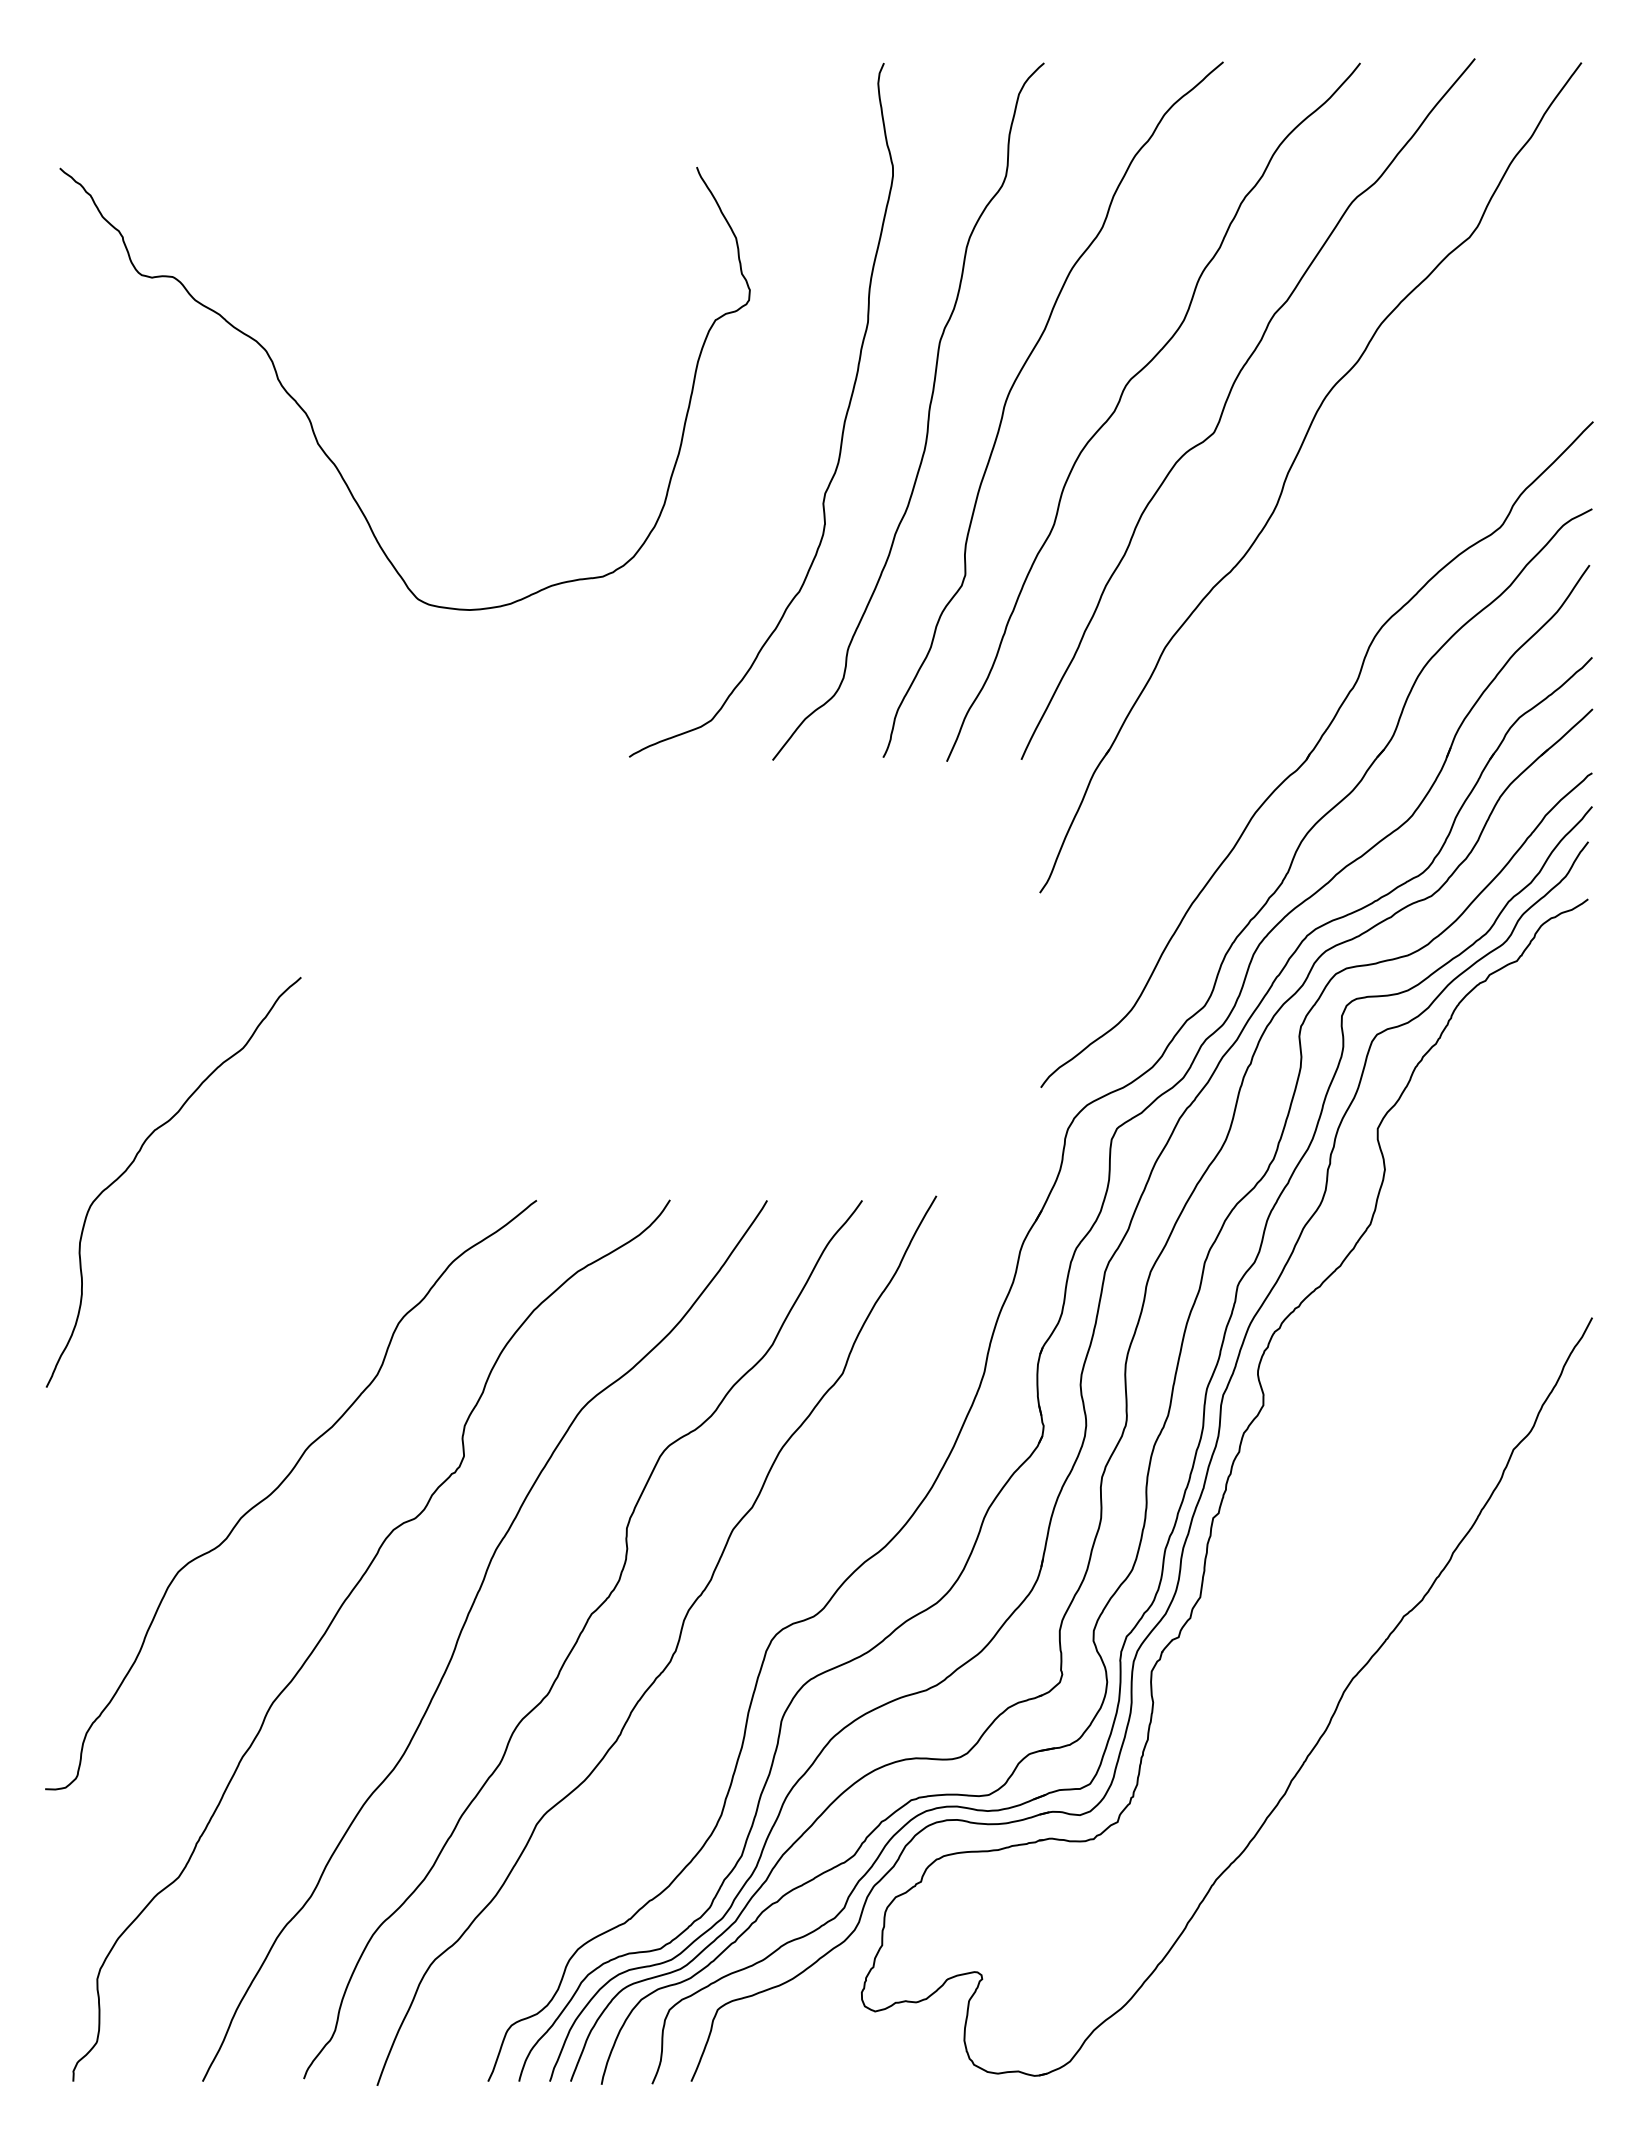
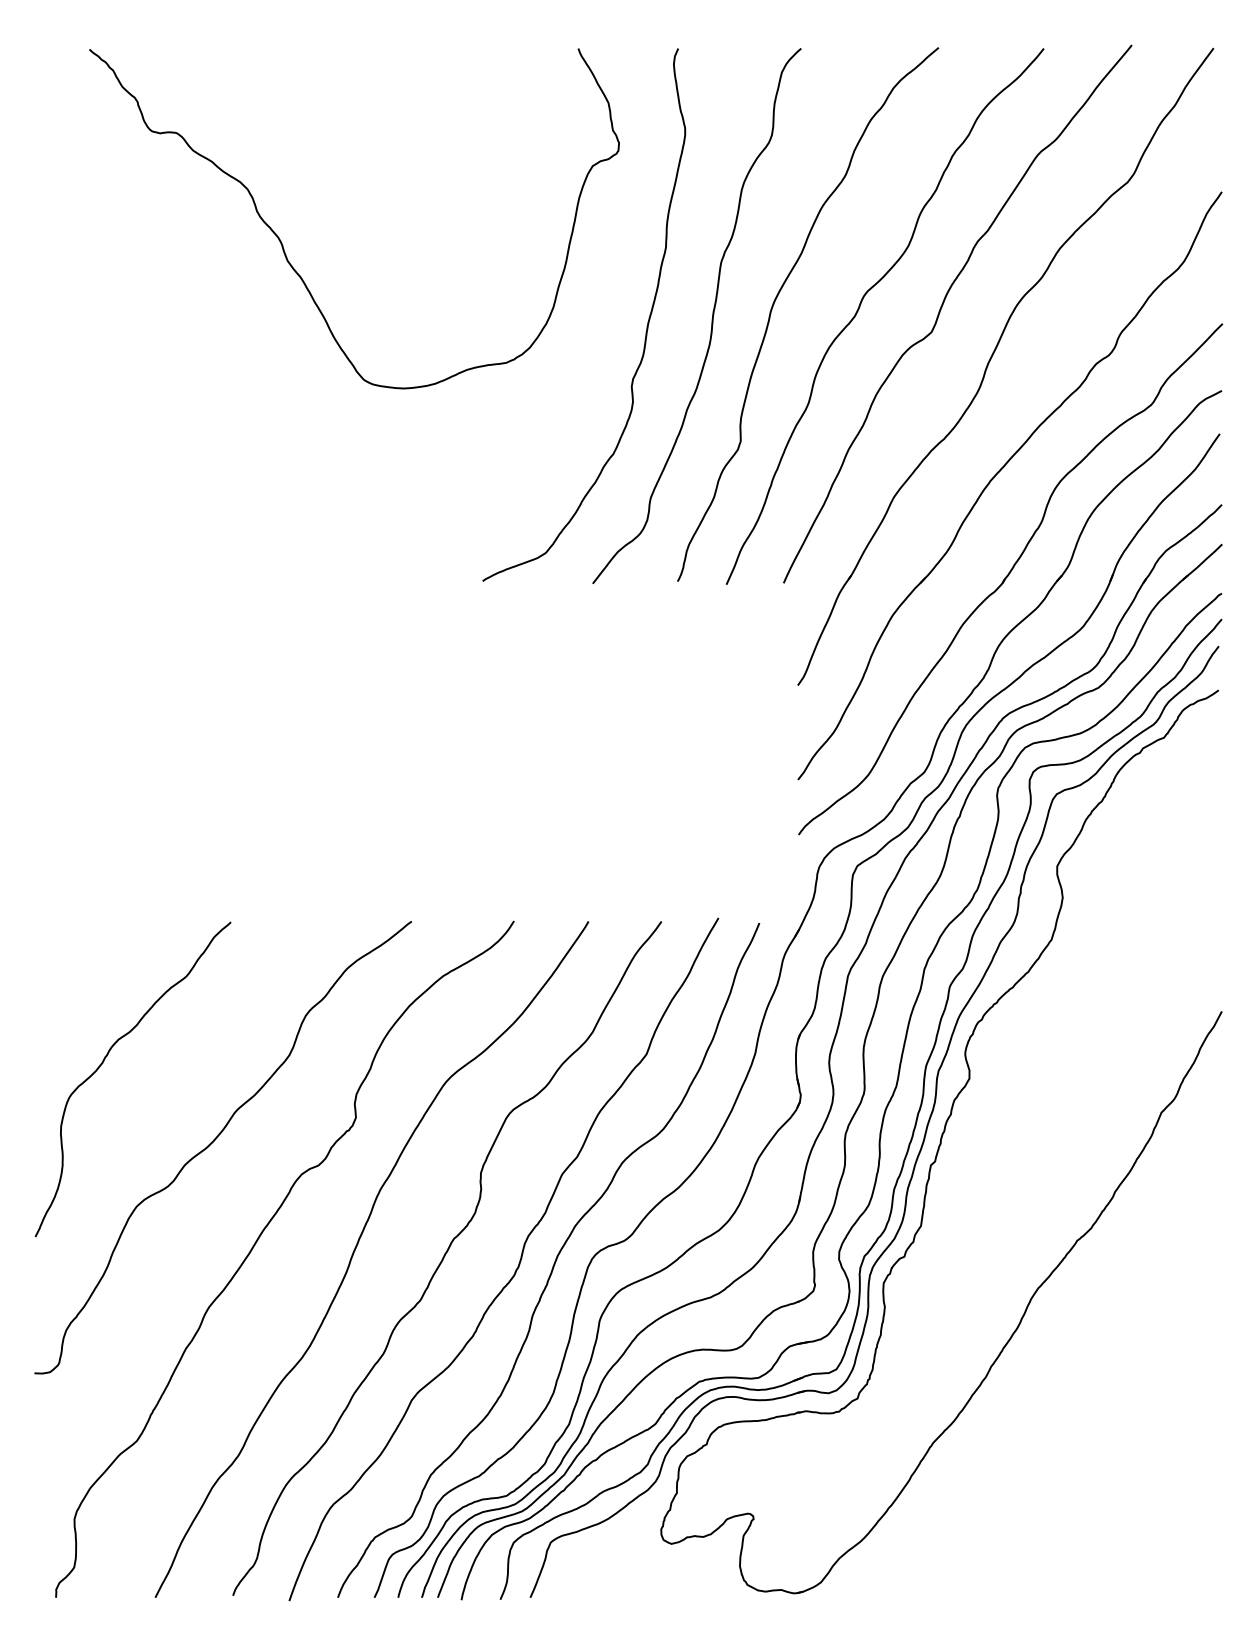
curve: (311, 421) -> (282, 243), moved
part: (1300, 617) -> (997, 474), added
curve: (134, 1161) -> (103, 1063), moved
curve: (722, 1644) -> (554, 1262), added

